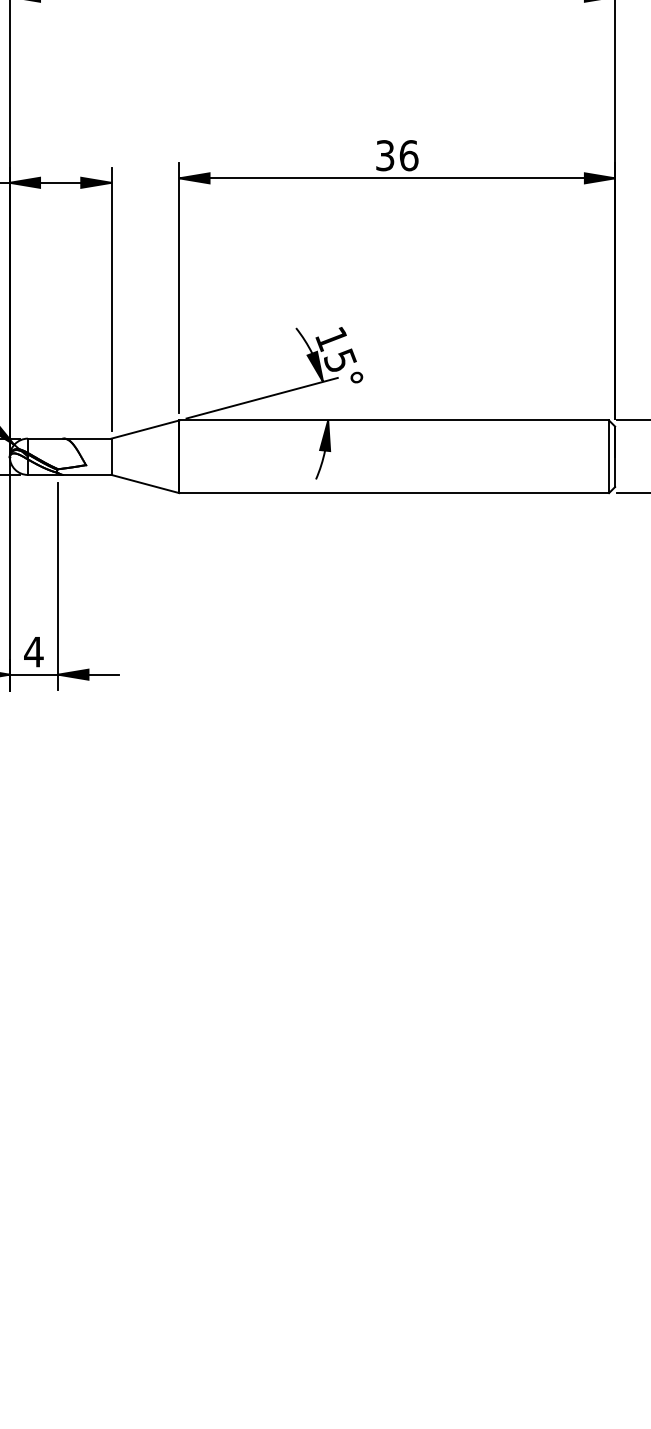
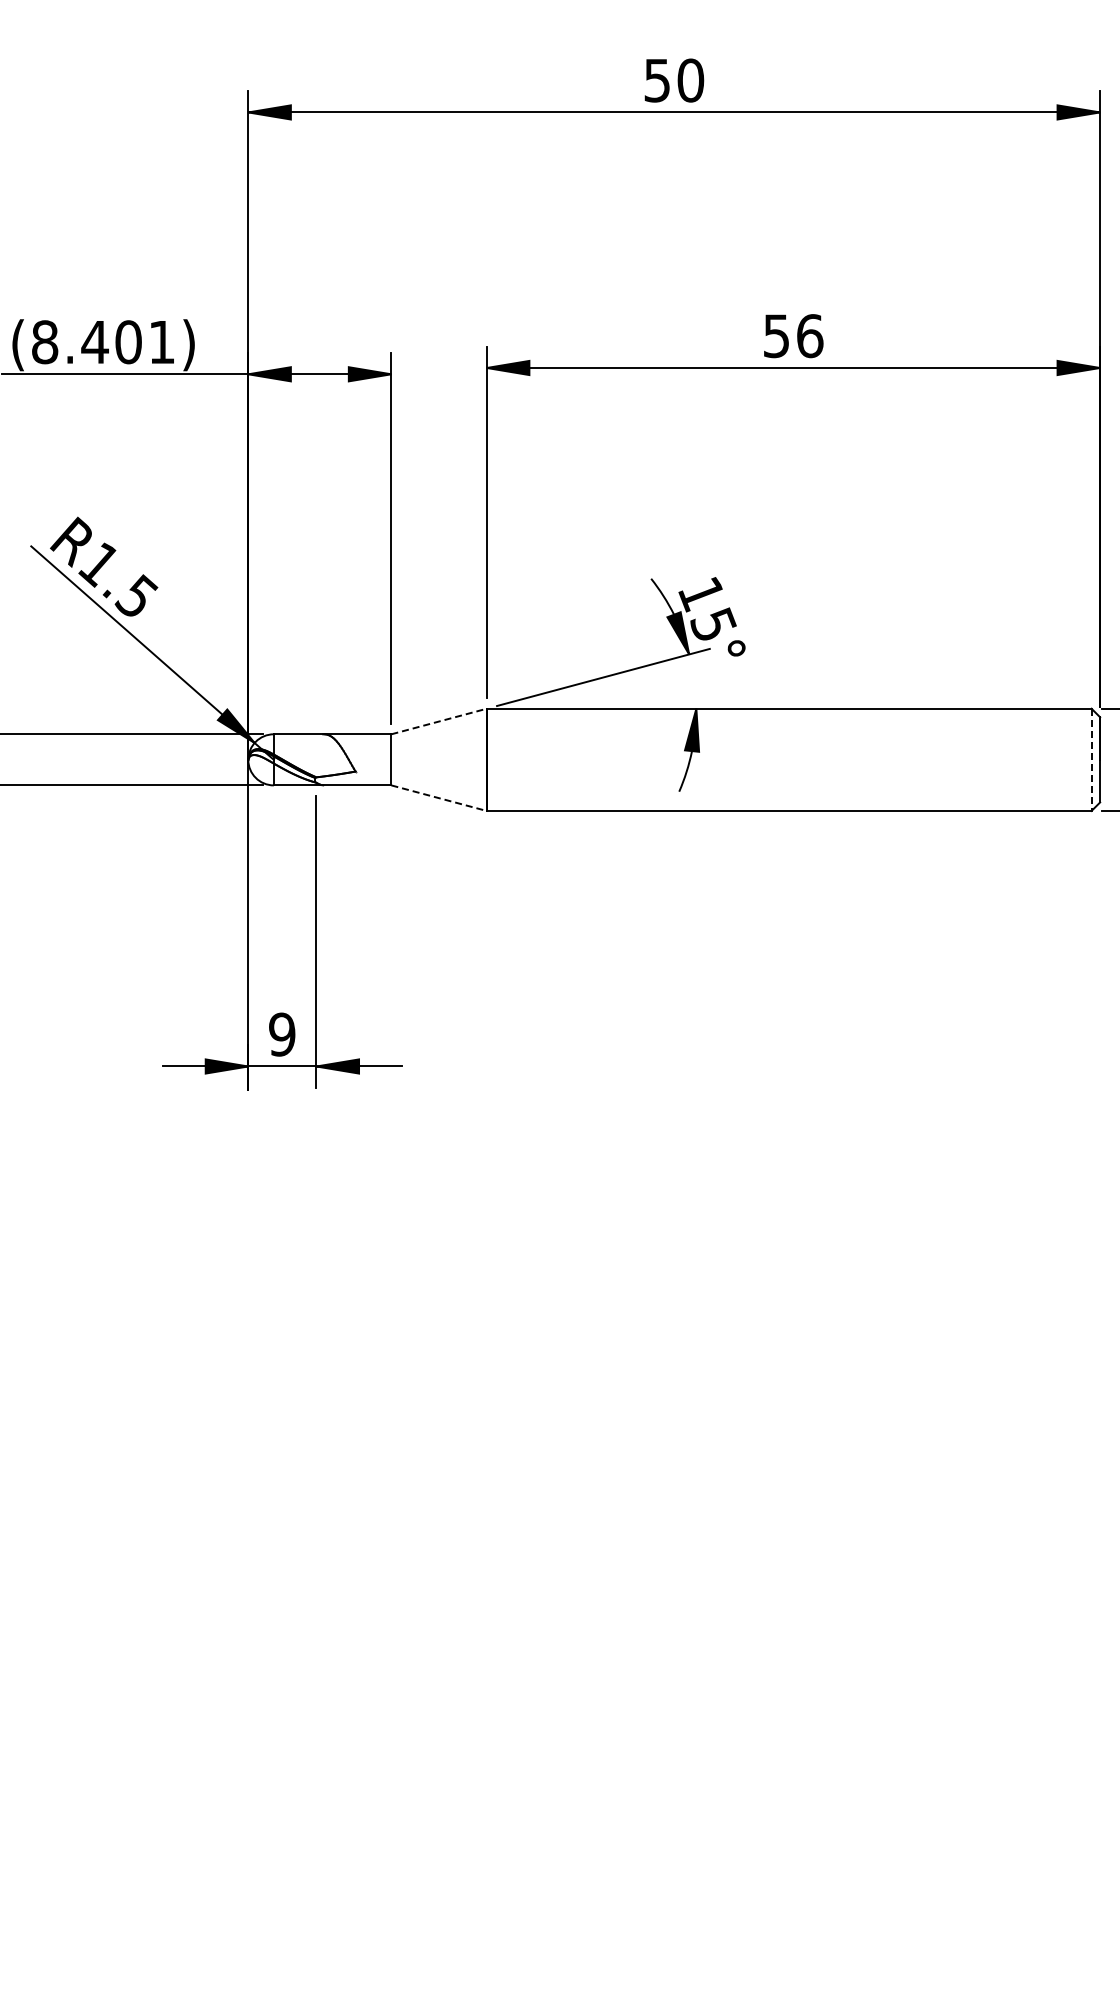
text: (385, 155) -> (776, 335), 36 -> 56
line: (145, 429) -> (439, 721), solid -> dashed
line: (608, 457) -> (1091, 760), solid -> dashed
line: (145, 484) -> (439, 798), solid -> dashed
text: (34, 651) -> (282, 1034), 4 -> 9

